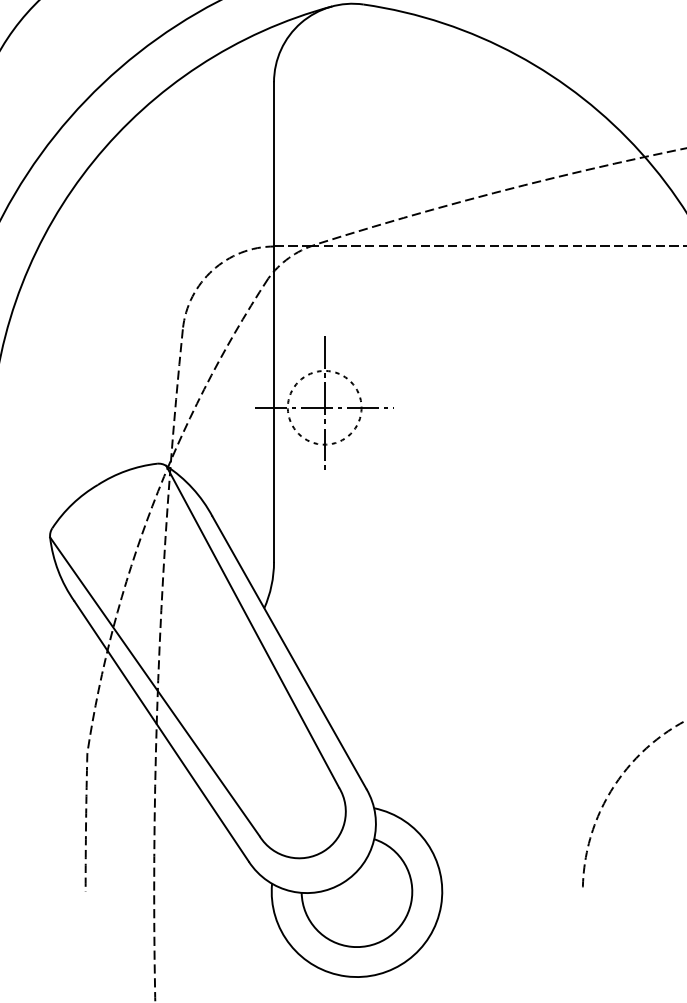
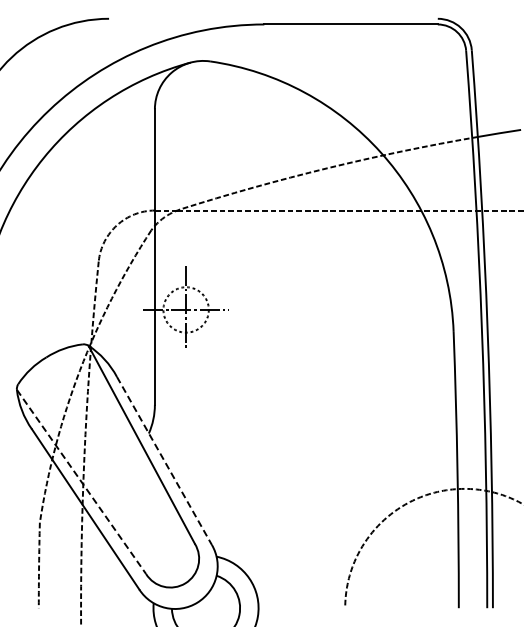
line: (289, 653) -> (164, 461), solid -> dashed
line: (154, 687) -> (81, 482), solid -> dashed

